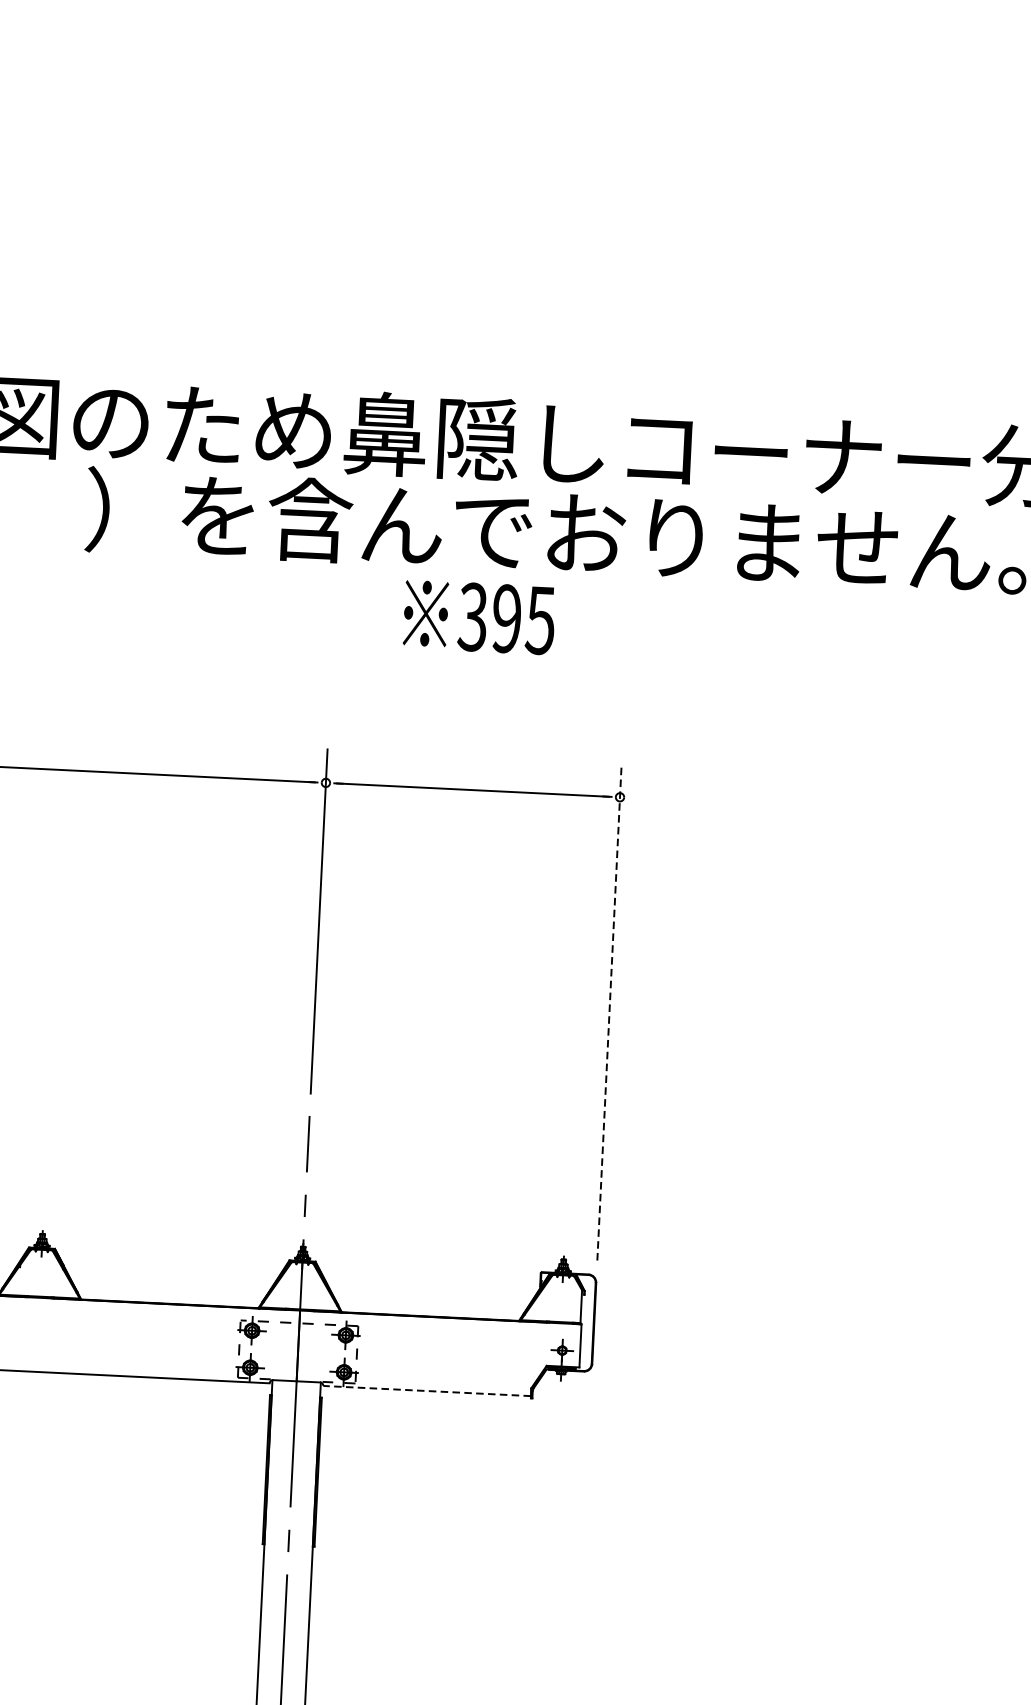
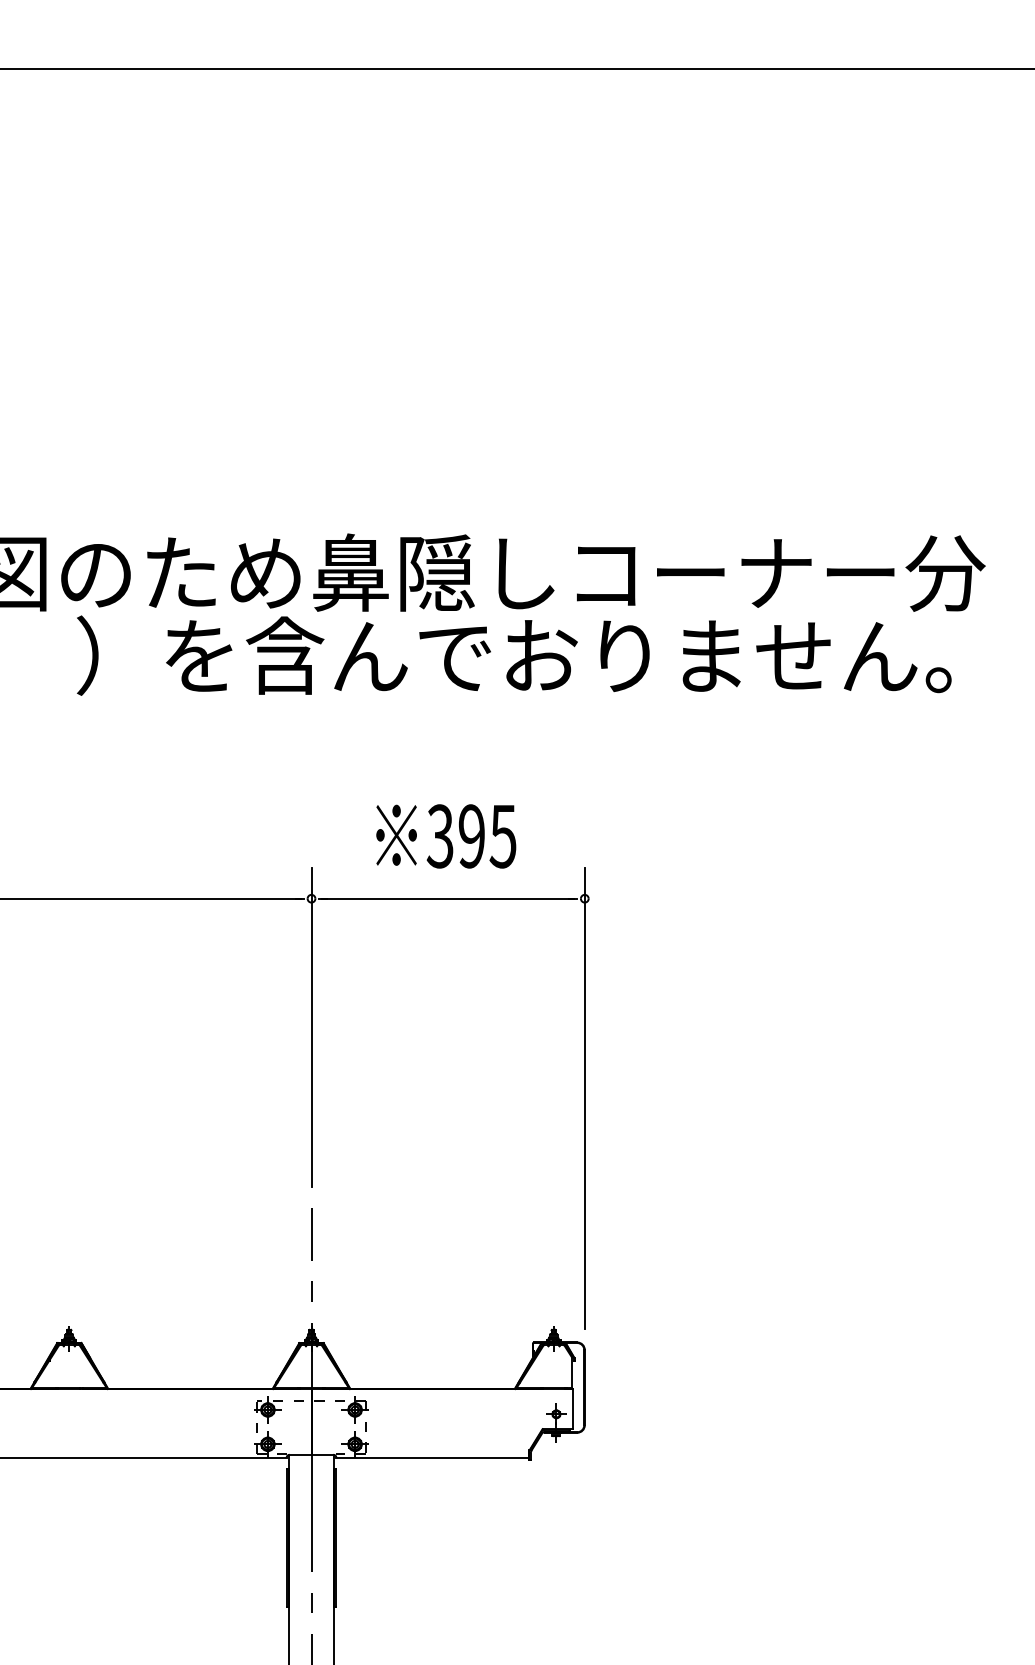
text: (479, 617) -> (446, 836), moved
line: (609, 1012) -> (584, 1098), dashed -> solid
line: (426, 1390) -> (432, 1457), dashed -> solid

